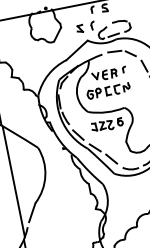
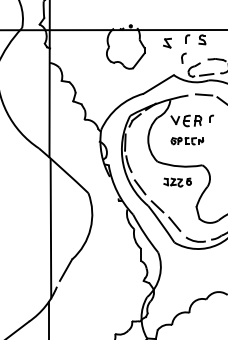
part: (79, 28) -> (167, 42), moved
part: (108, 90) -> (187, 140), size x0.6
part: (107, 125) -> (177, 182), size x0.7

